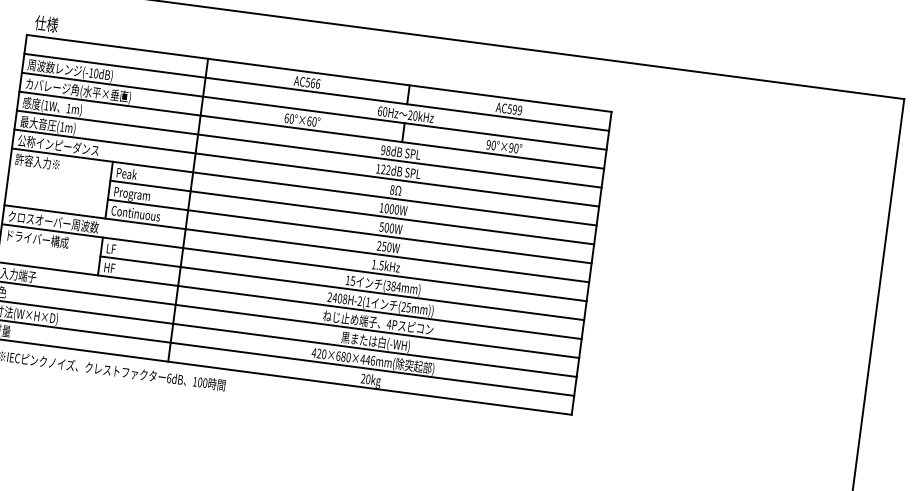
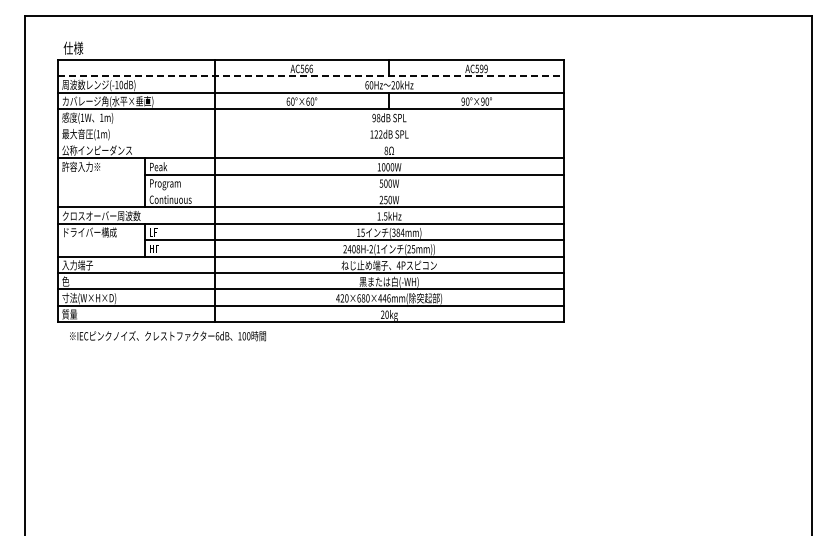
line: (317, 92) -> (311, 76), solid -> dashed
line: (308, 149) -> (310, 125), removed
line: (306, 167) -> (310, 141), removed
line: (349, 232) -> (354, 191), removed

